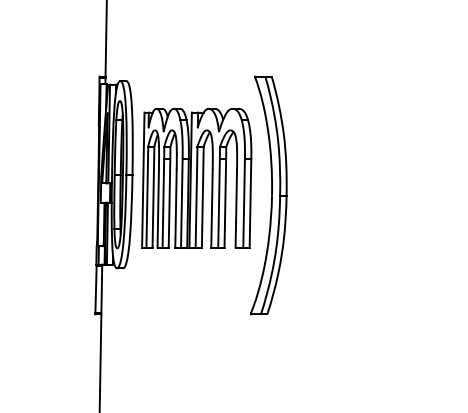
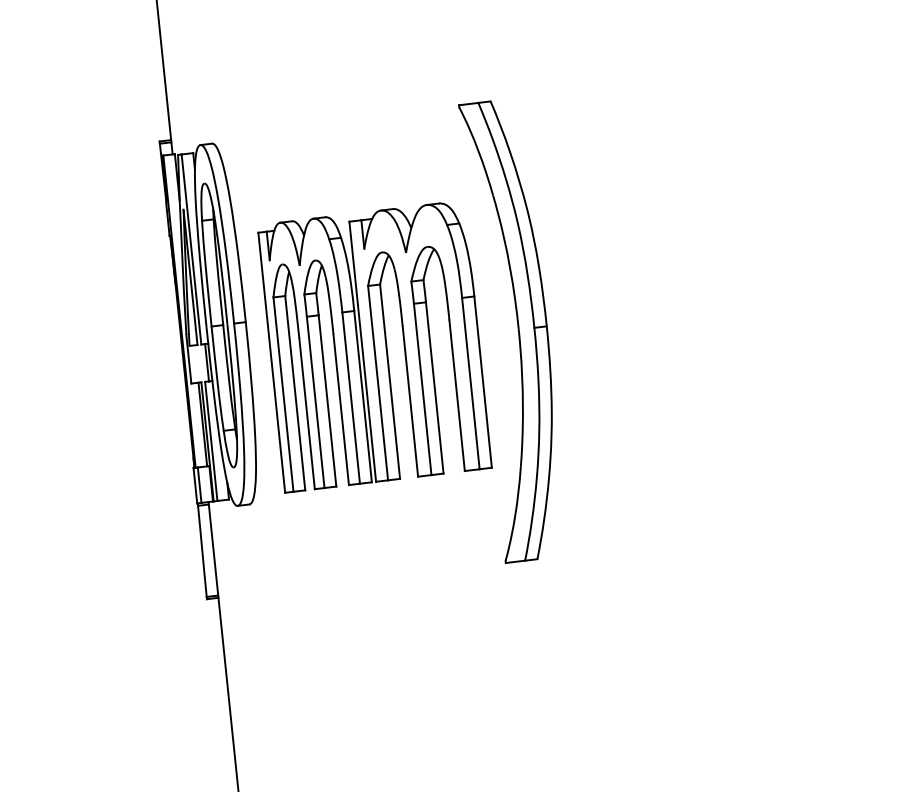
part: (196, 178) -> (373, 347), moved

